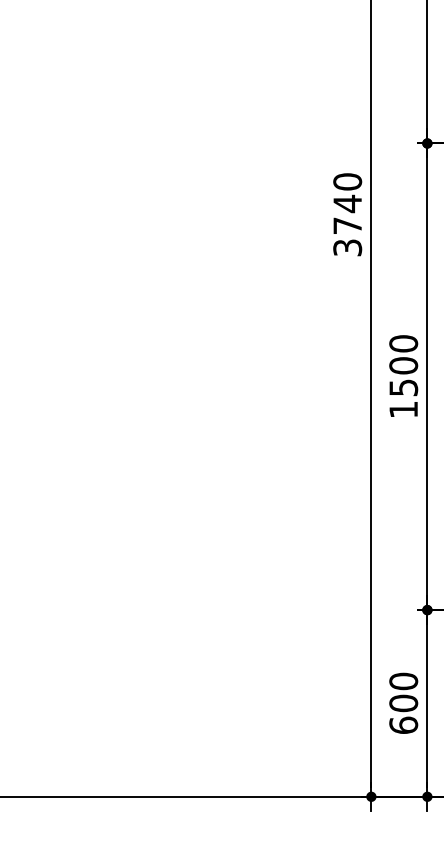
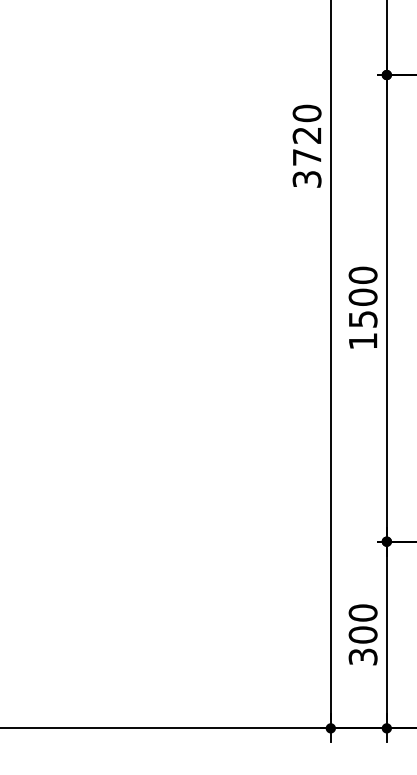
text: (347, 203) -> (306, 135), 3740 -> 3720
text: (403, 724) -> (362, 656), 600 -> 300

